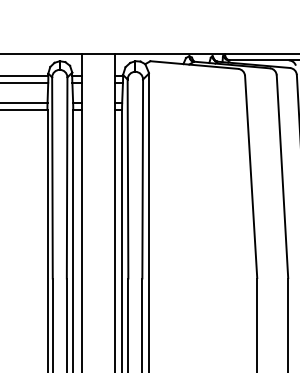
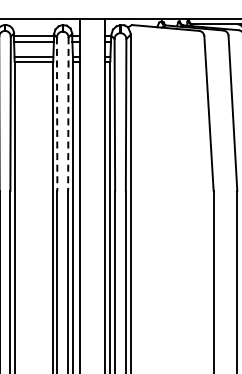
line: (52, 178) -> (57, 114), solid -> dashed
line: (67, 178) -> (68, 114), solid -> dashed

